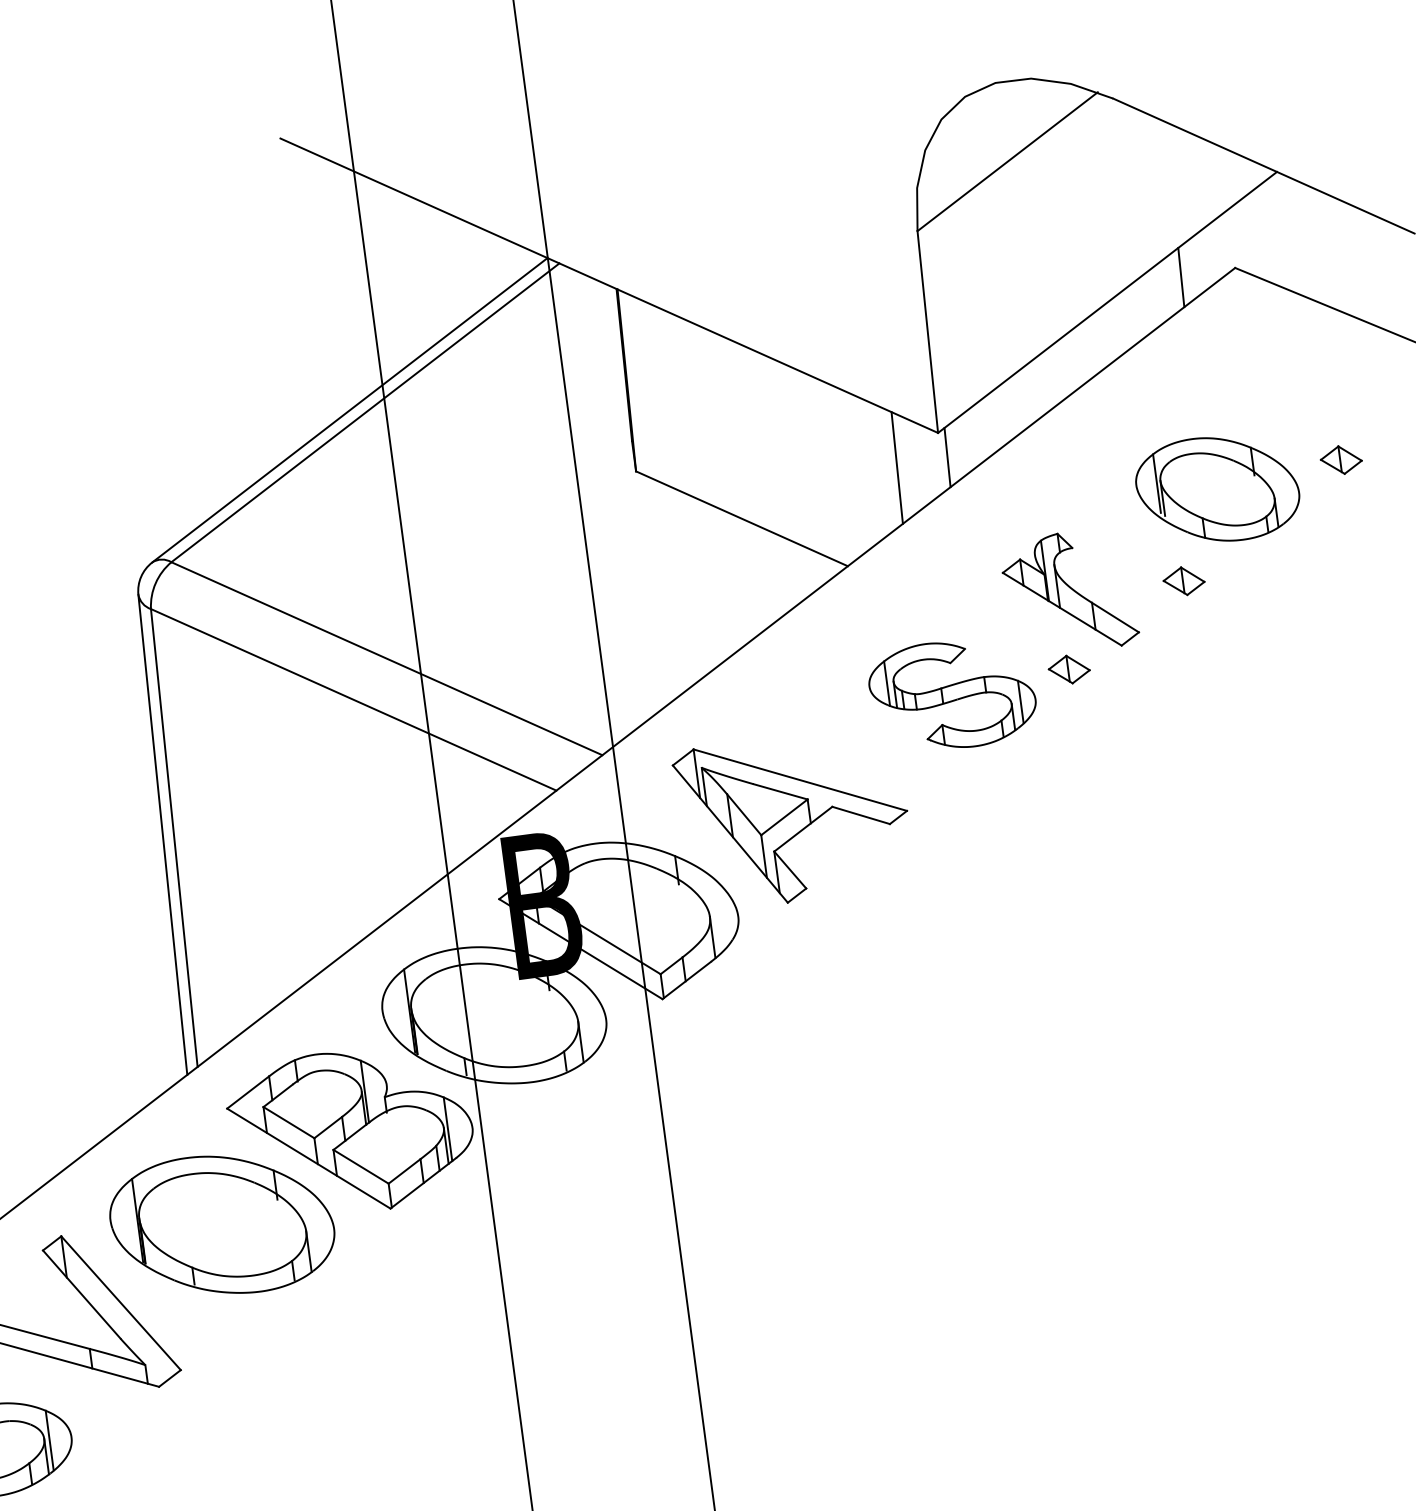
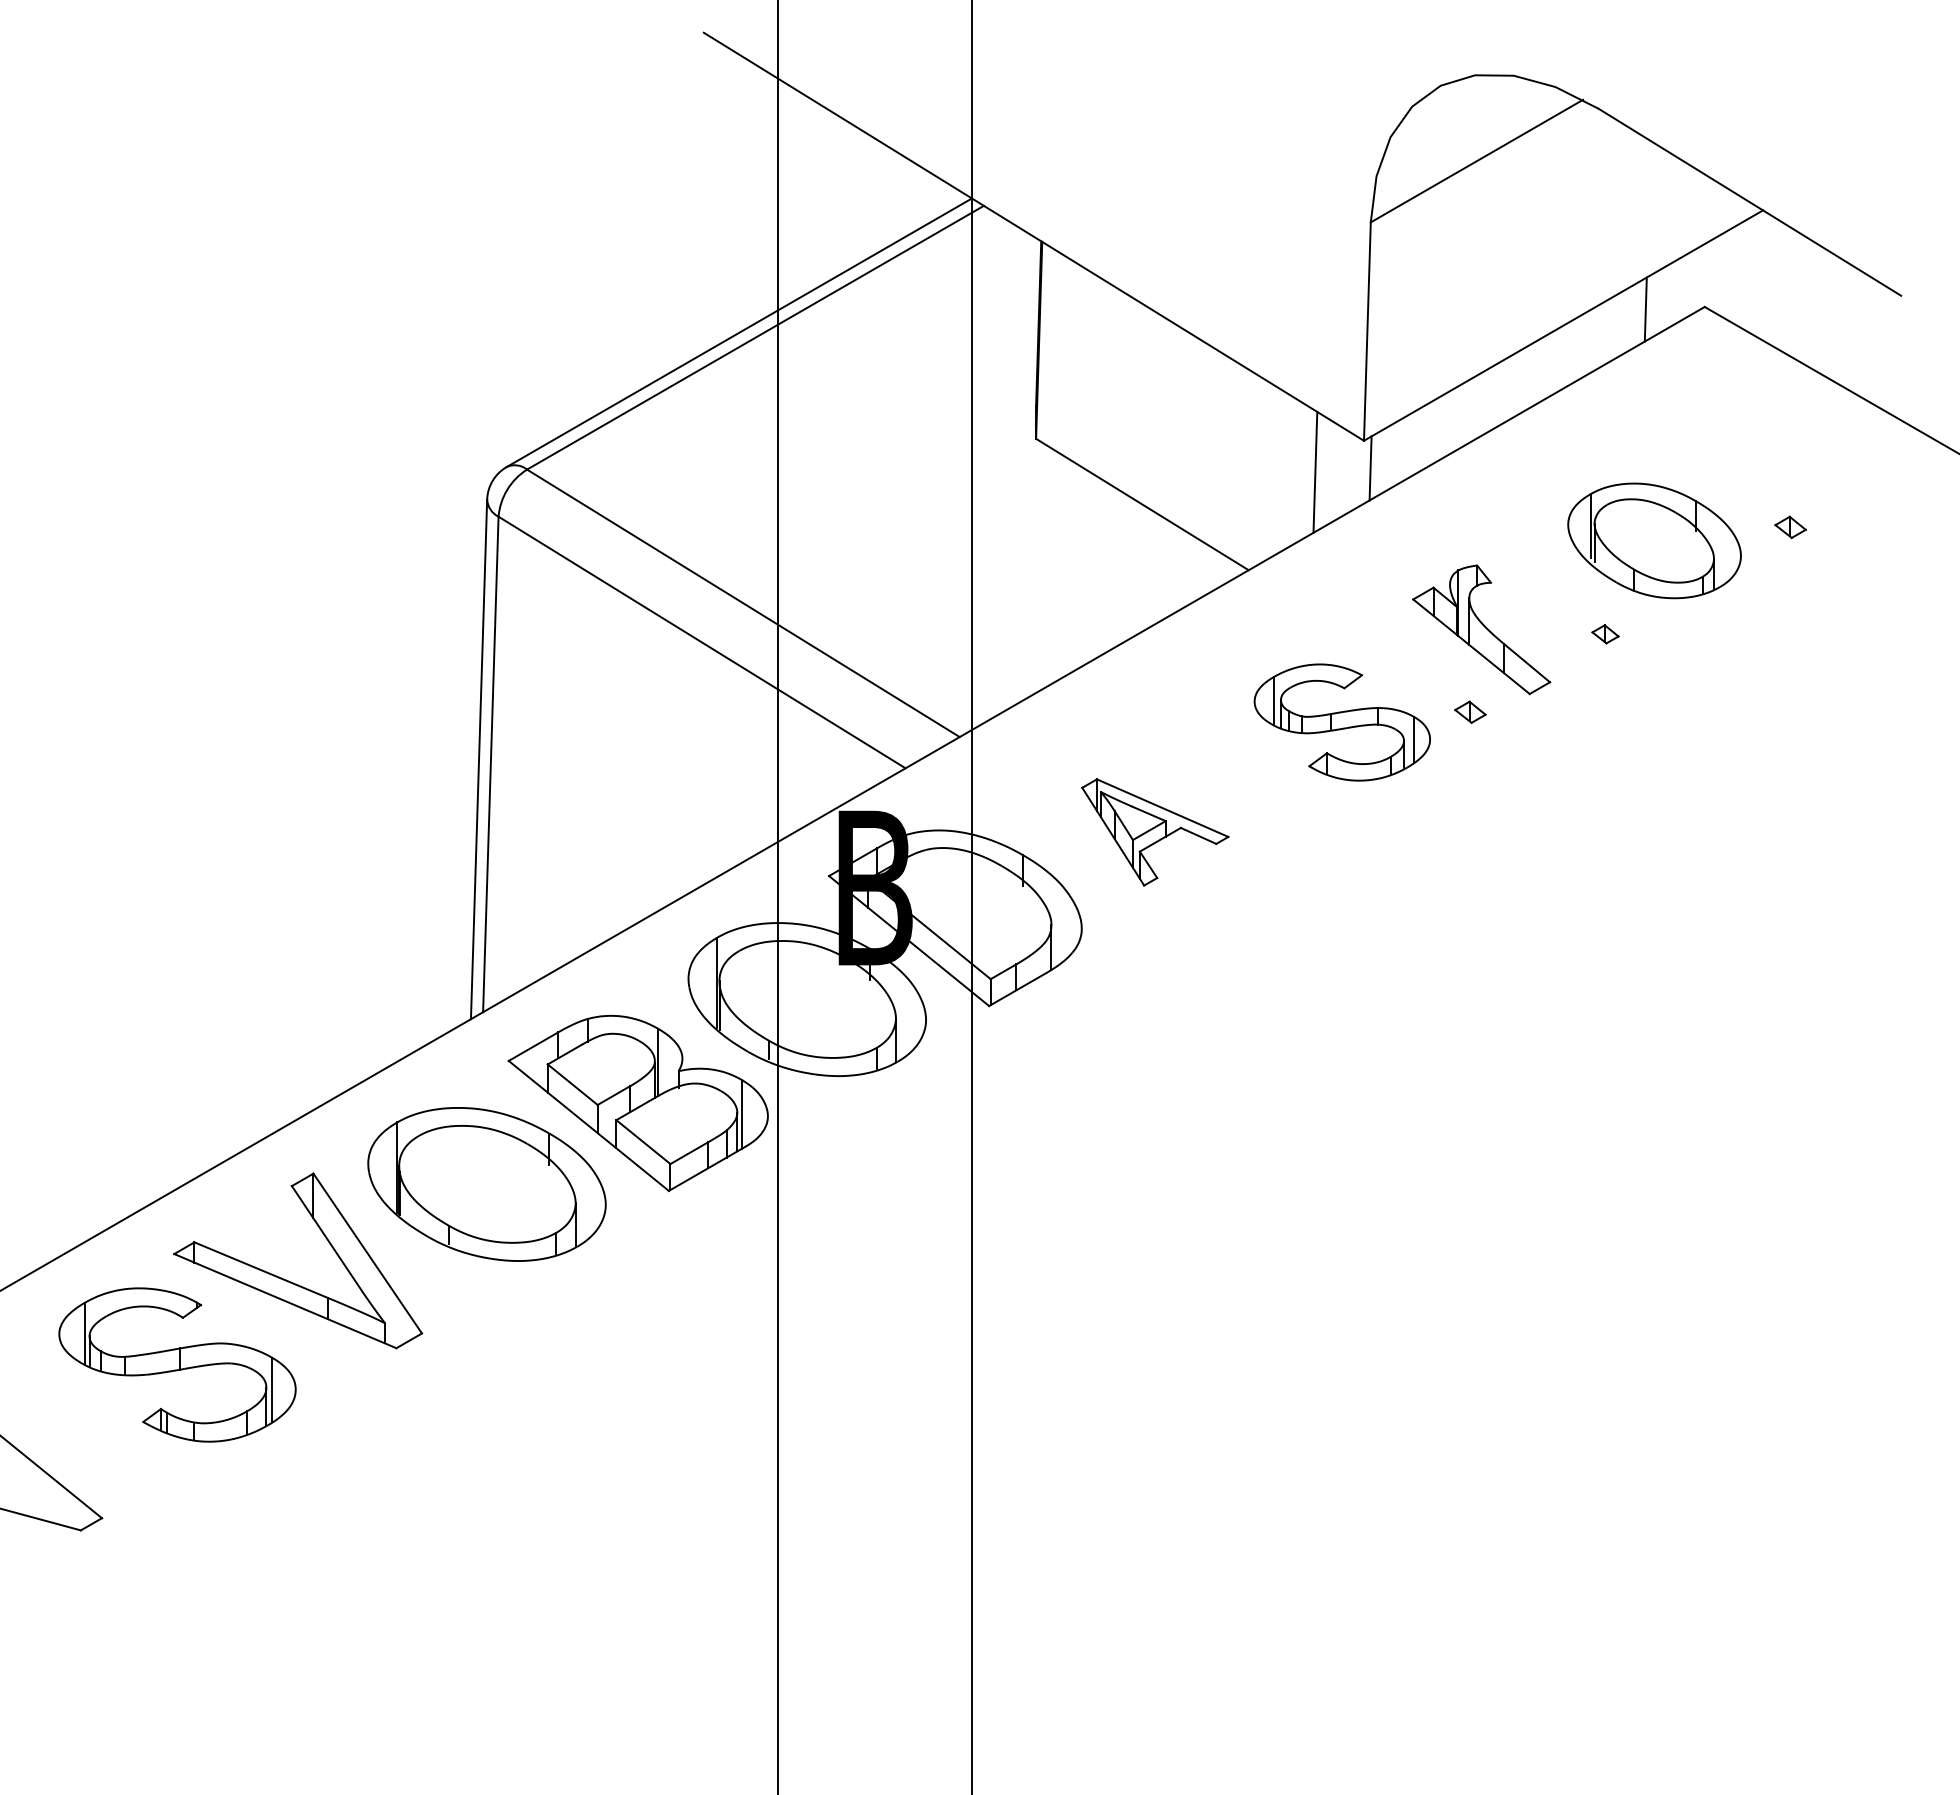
part: (1341, 460) -> (1790, 527), size x0.7
part: (1184, 581) -> (1605, 634), size x0.6
part: (1069, 669) -> (1470, 712), size x0.7
part: (794, 819) -> (1155, 832), size x0.6

